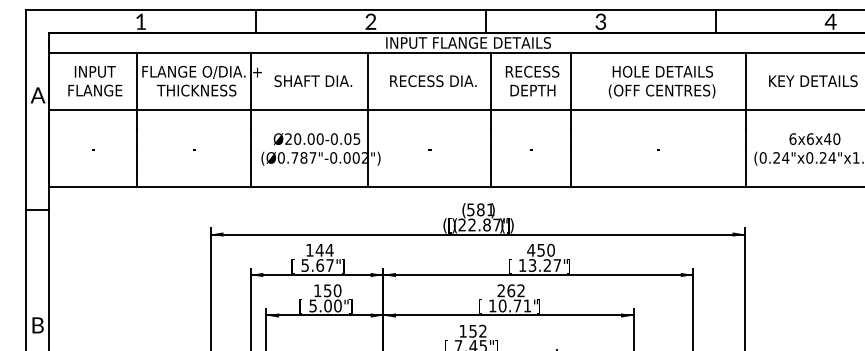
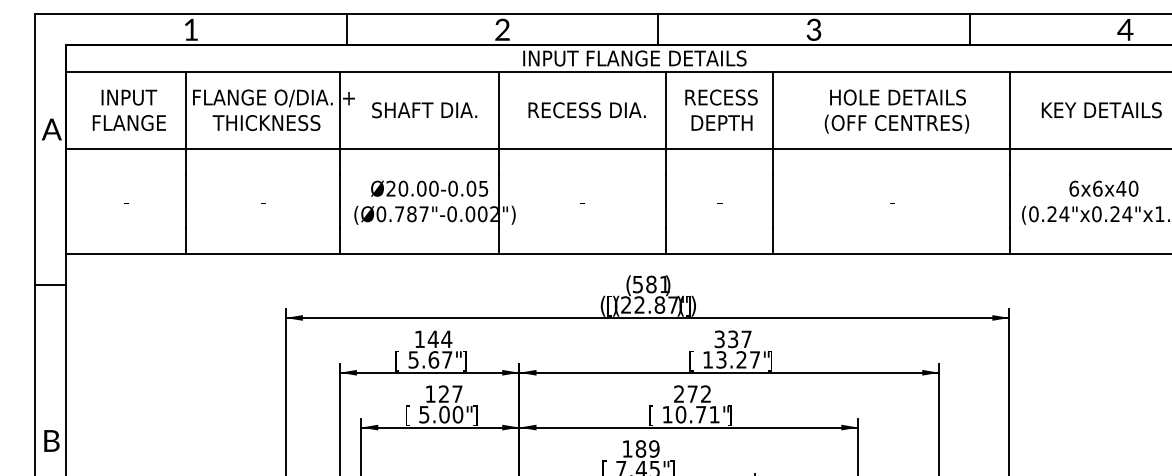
text: (540, 250) -> (732, 339), 450 -> 337
text: (332, 290) -> (450, 393), 150 -> 127
text: (511, 290) -> (692, 393), 262 -> 272
text: (477, 330) -> (647, 448), 152 -> 189

